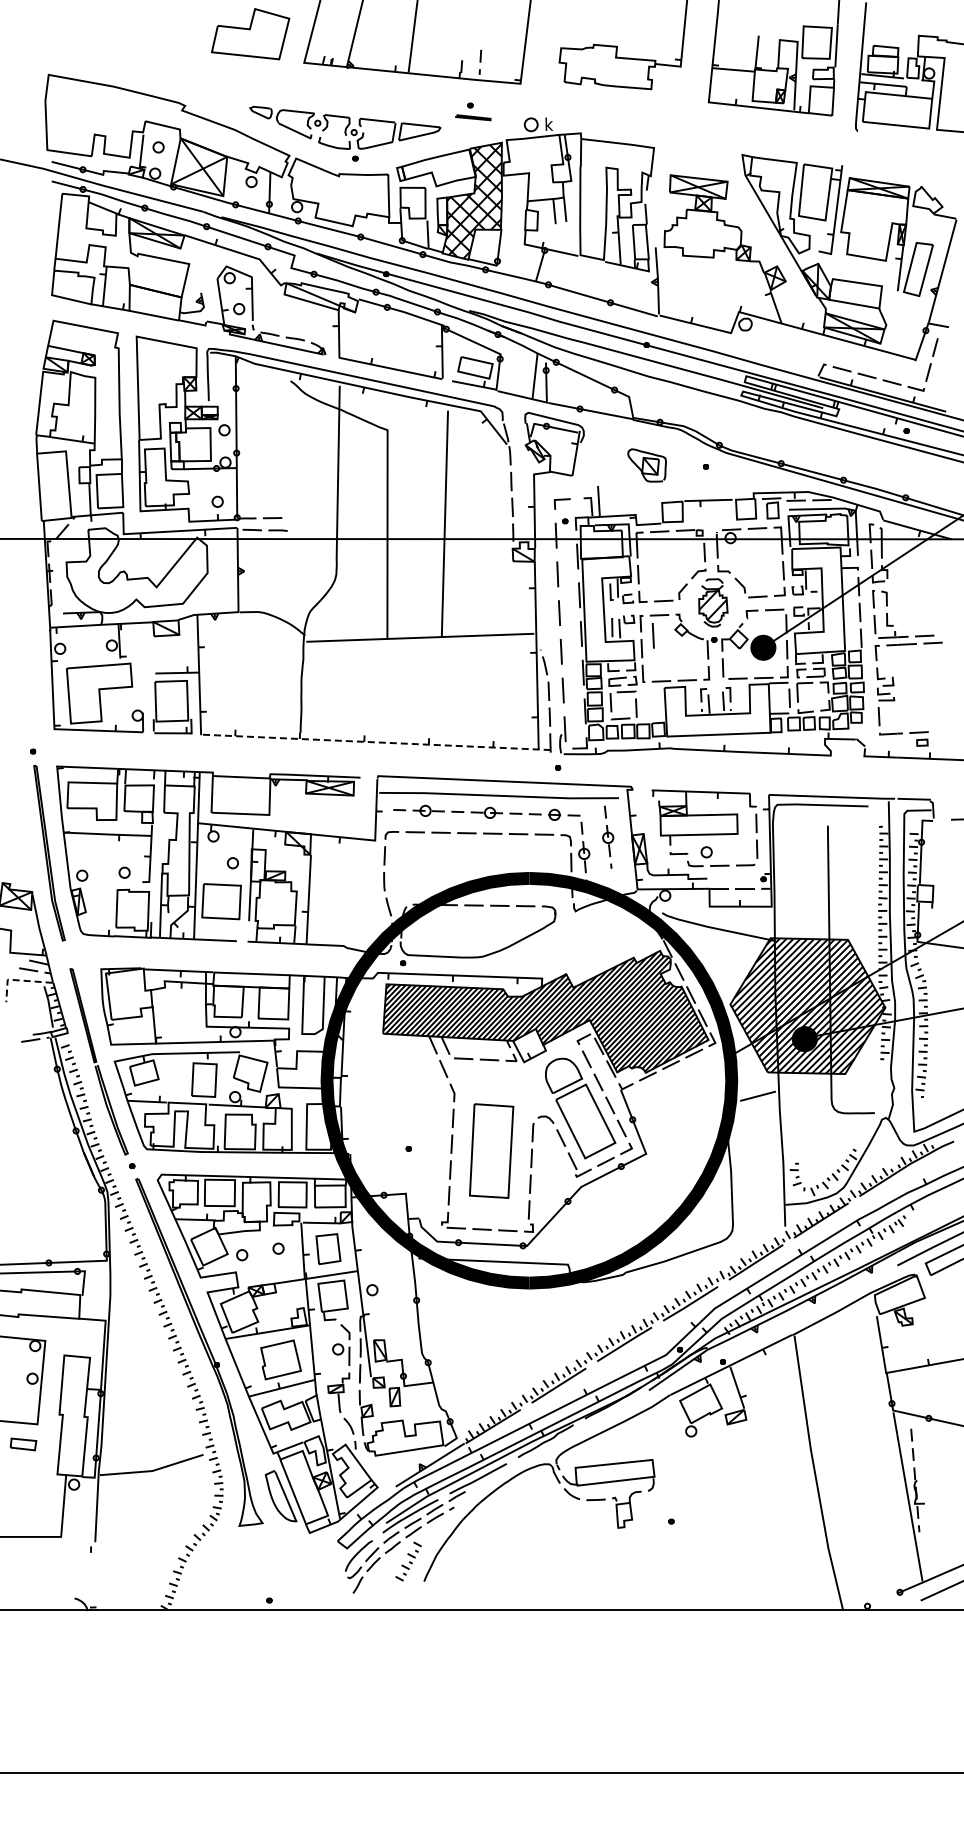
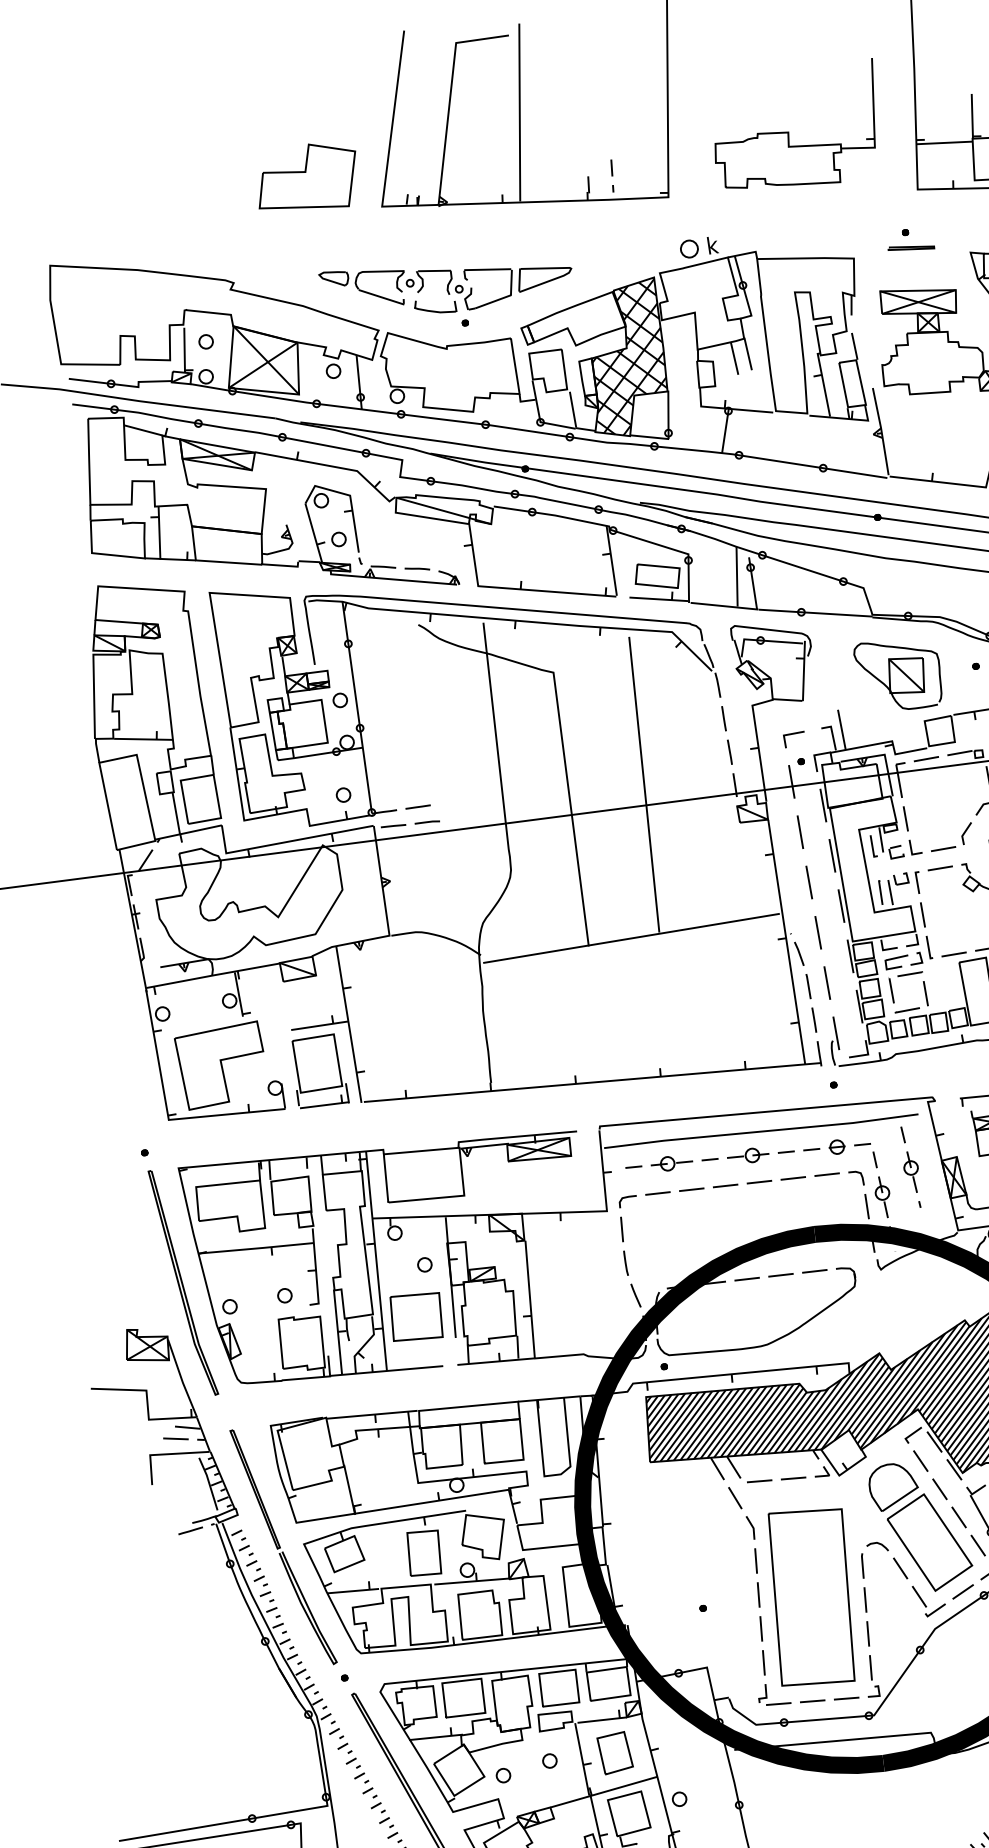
part: (473, 111) -> (910, 239), moved
part: (646, 465) -> (897, 674), size x1.67
line: (652, 635) -> (934, 895), removed
line: (376, 742) -> (592, 1082), dashed -> solid
line: (17, 980) -> (163, 1454), dashed -> solid
part: (491, 1150) -> (811, 1596), size x1.43

